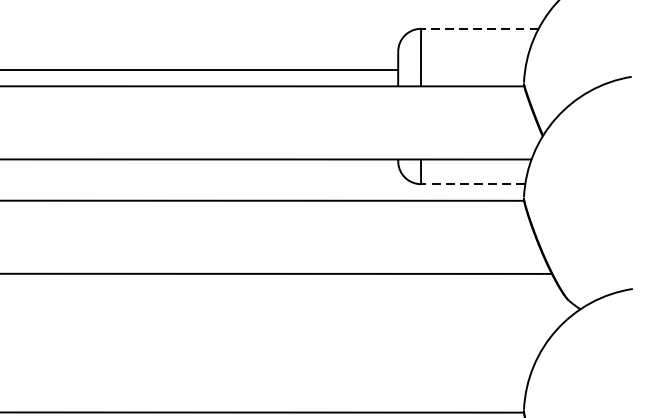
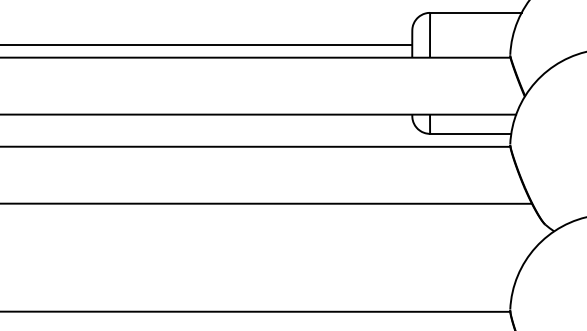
line: (479, 28) -> (475, 12), dashed -> solid
line: (472, 183) -> (470, 133), dashed -> solid

